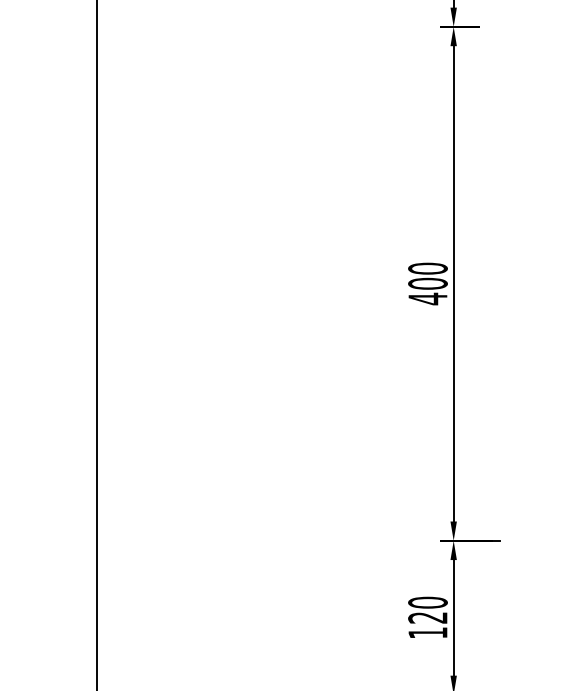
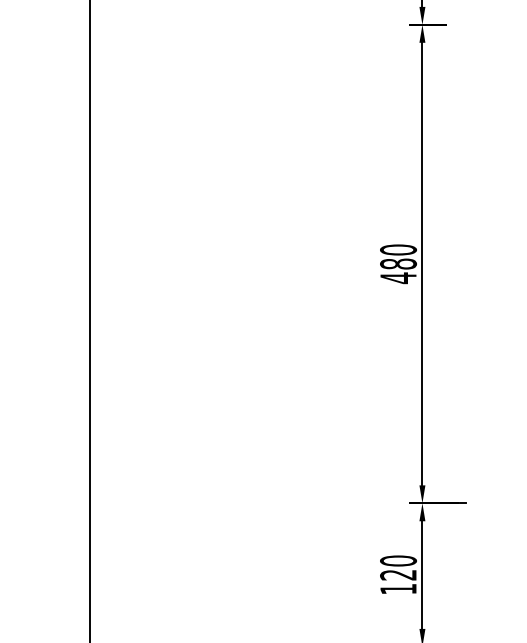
text: (427, 283) -> (398, 263), 400 -> 480

